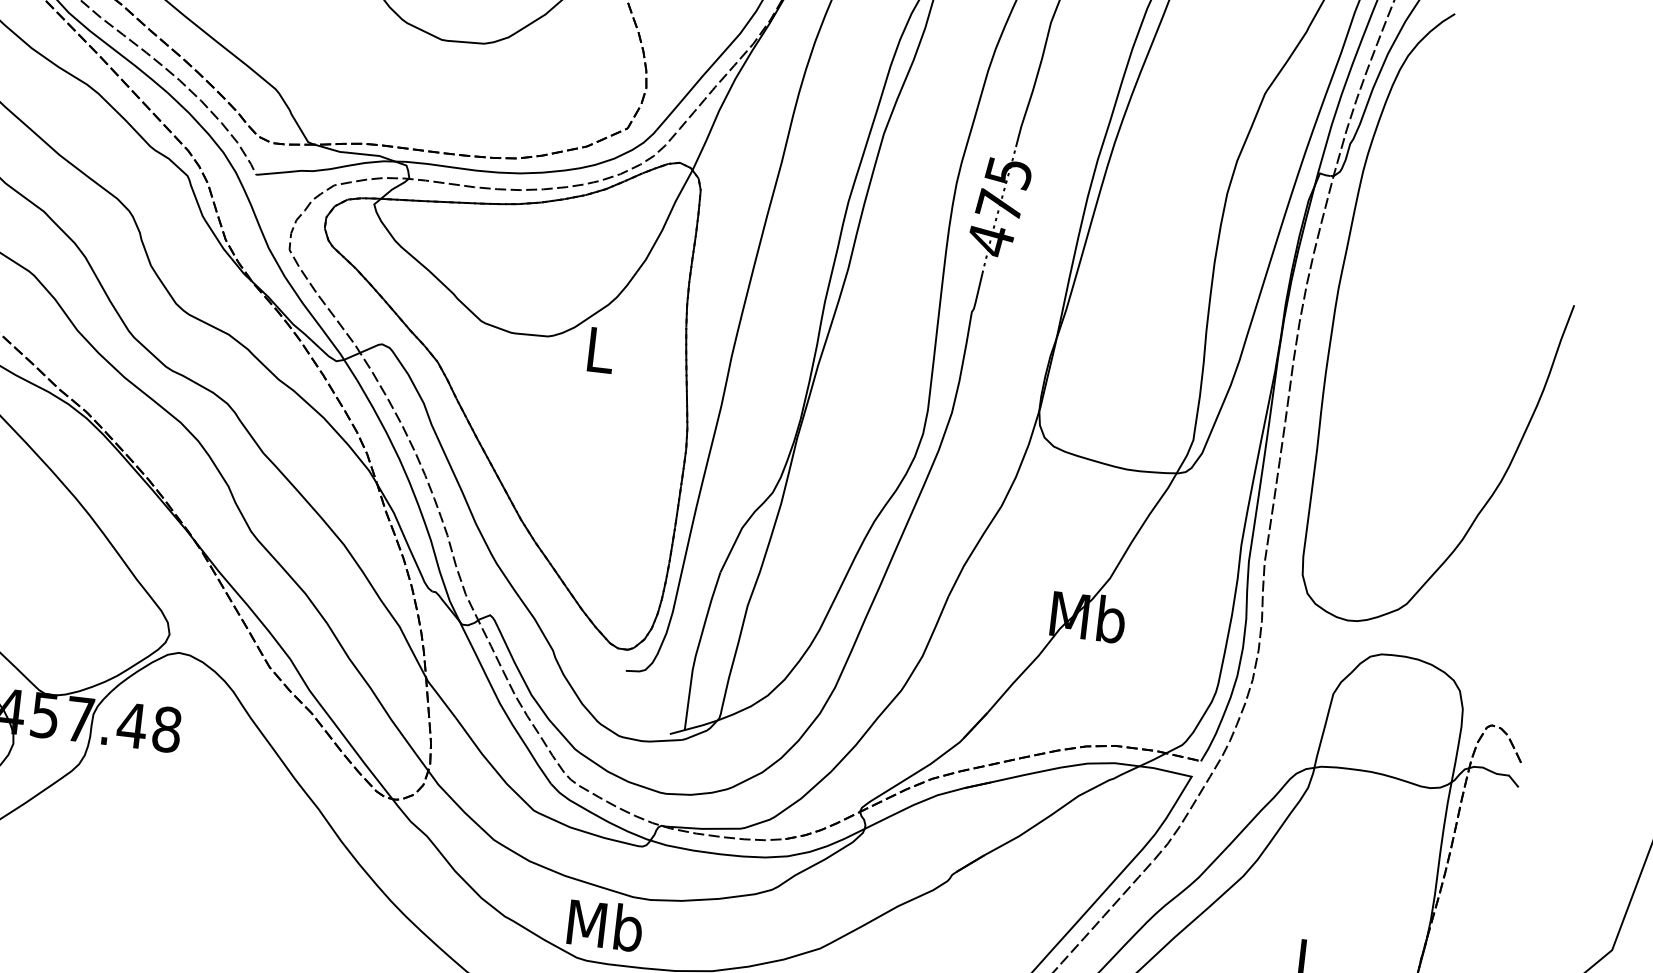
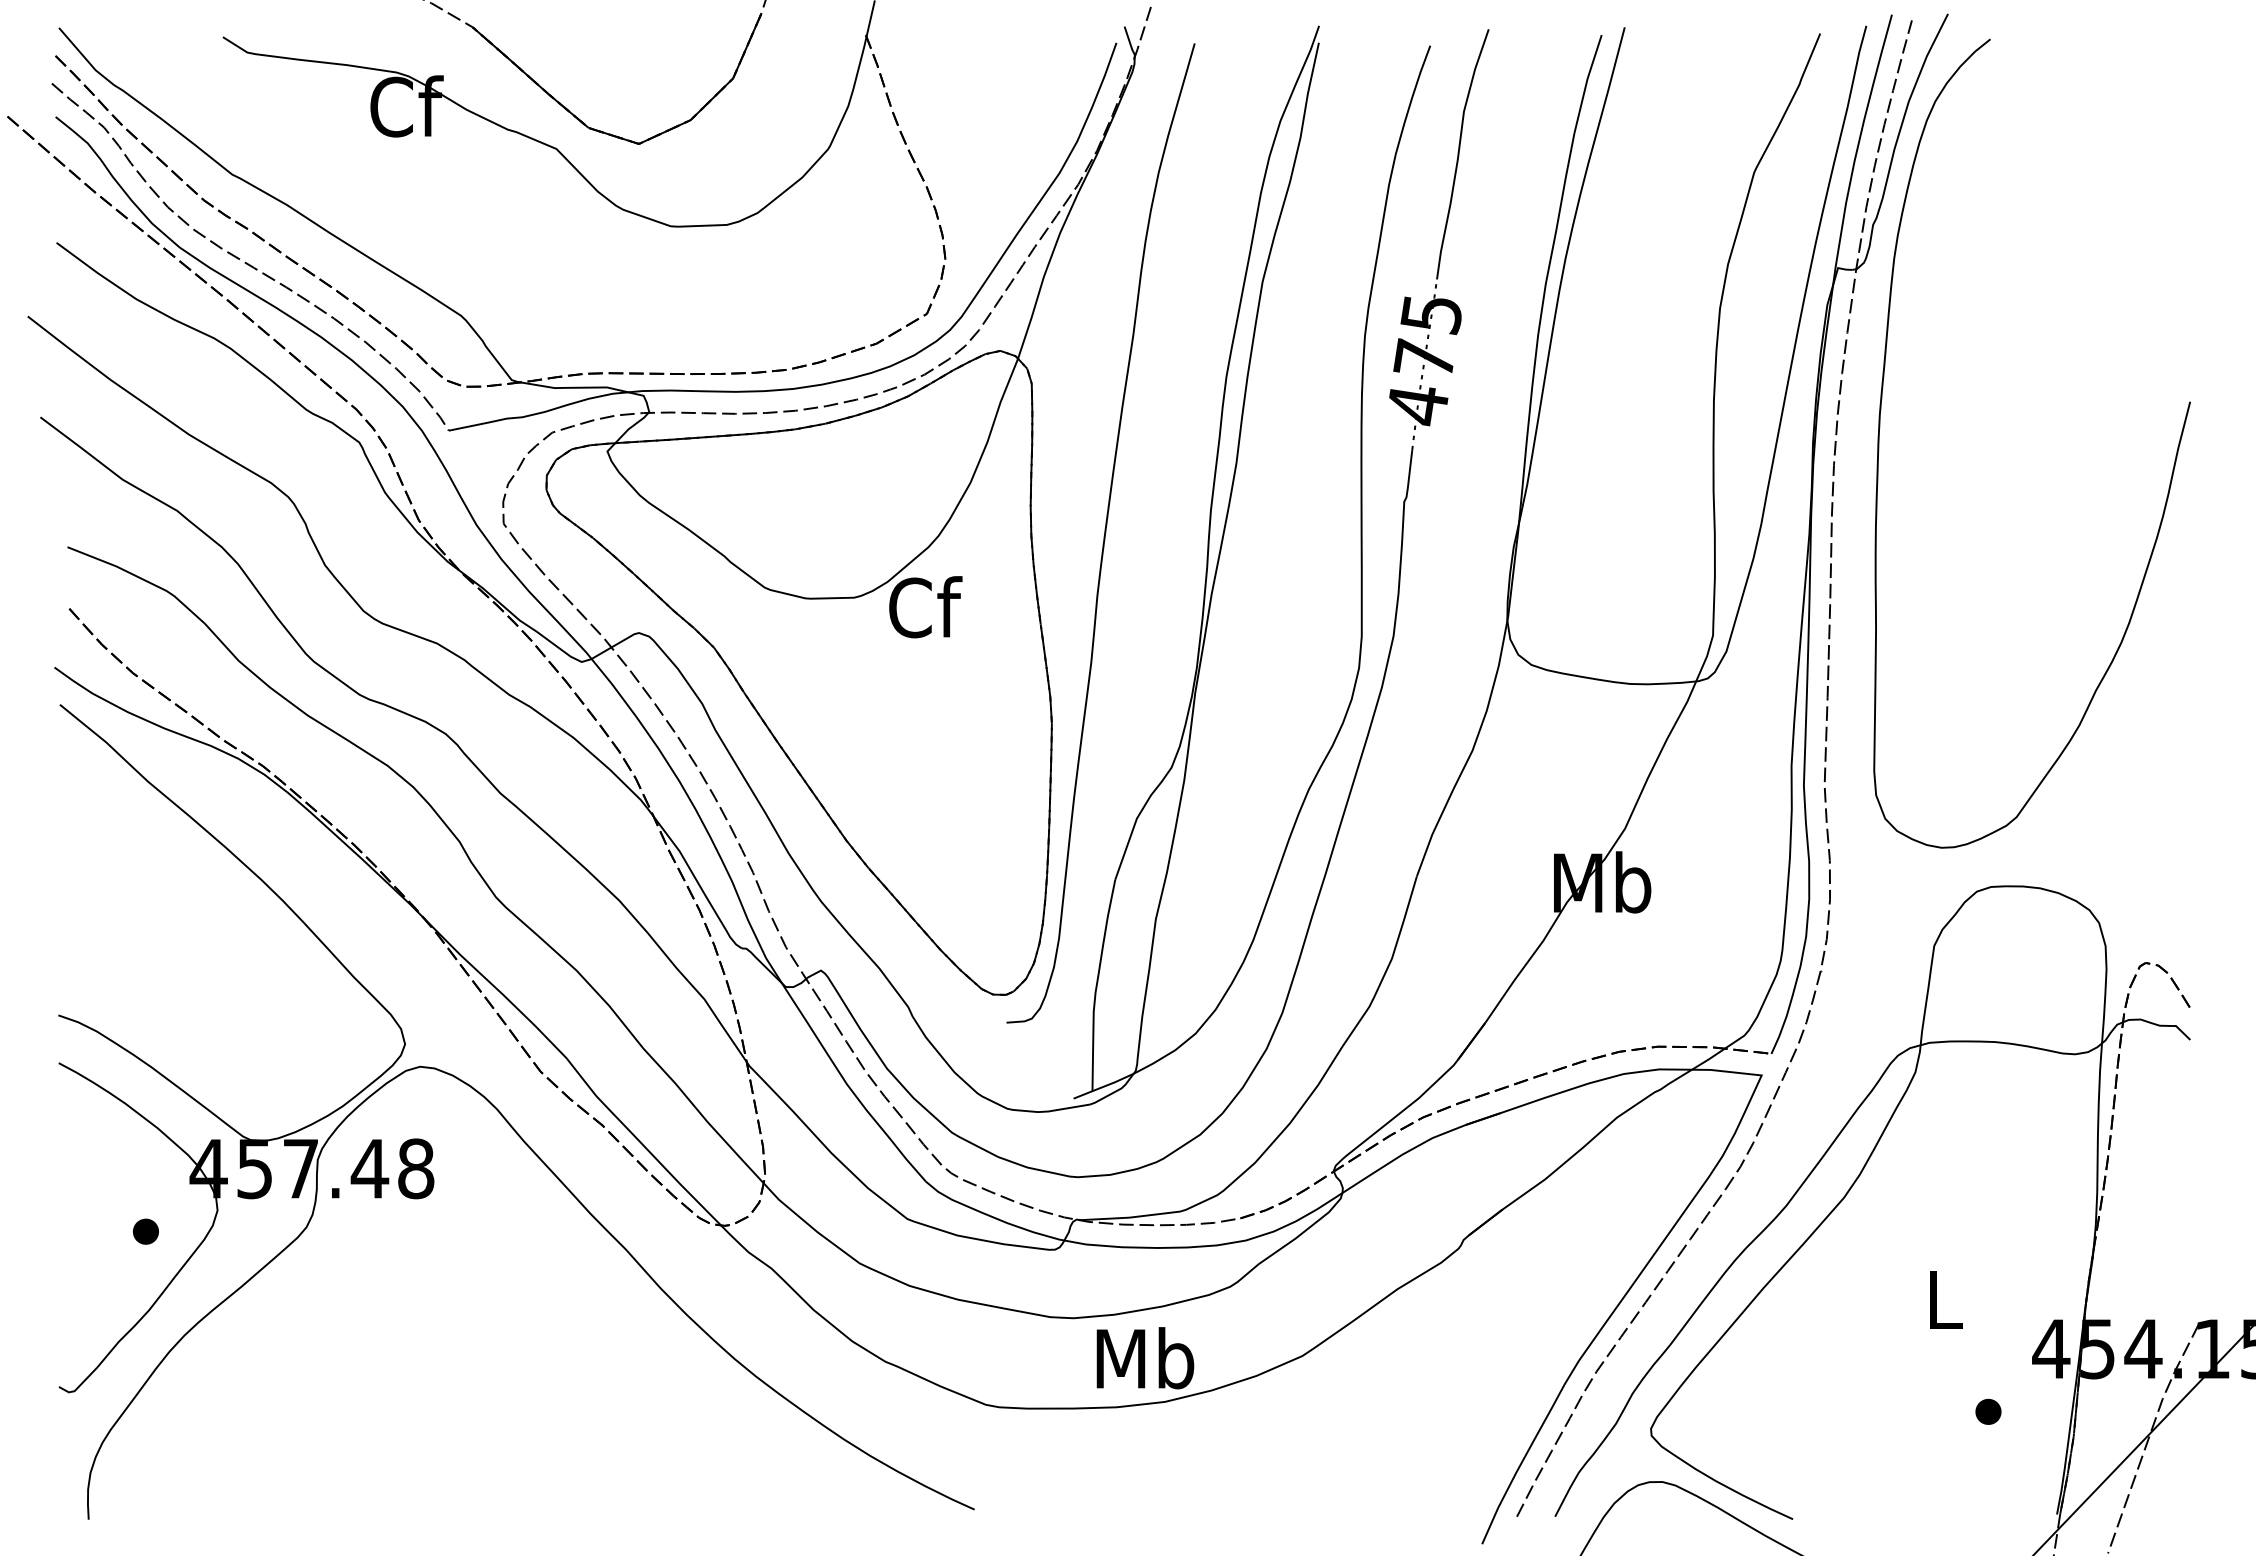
text: (600, 350) -> (925, 607), L -> Cf
text: (605, 925) -> (1145, 1358), moved

